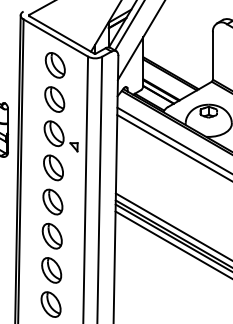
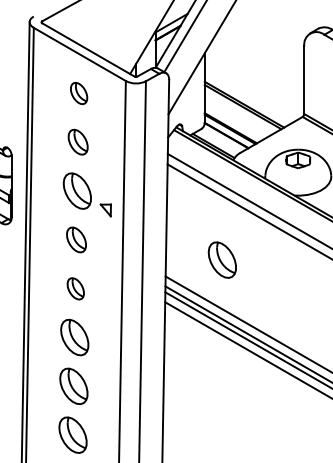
part: (54, 65) -> (78, 93), size x0.6
part: (54, 98) -> (77, 141), size x0.7
part: (53, 167) -> (76, 239), size x0.7
part: (155, 181) -> (221, 259), added
part: (52, 201) -> (75, 288), size x0.6

